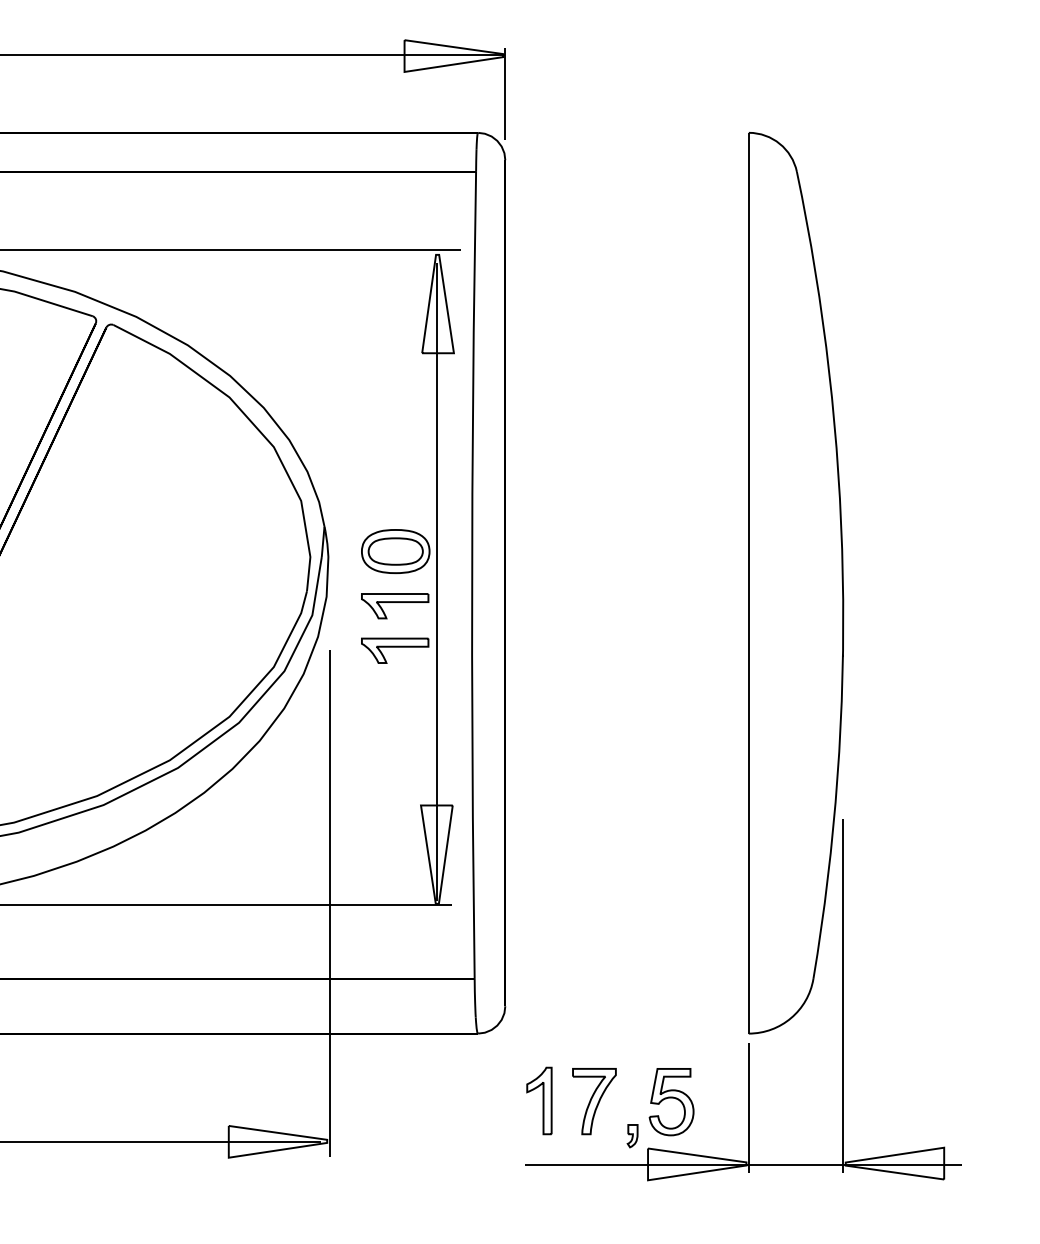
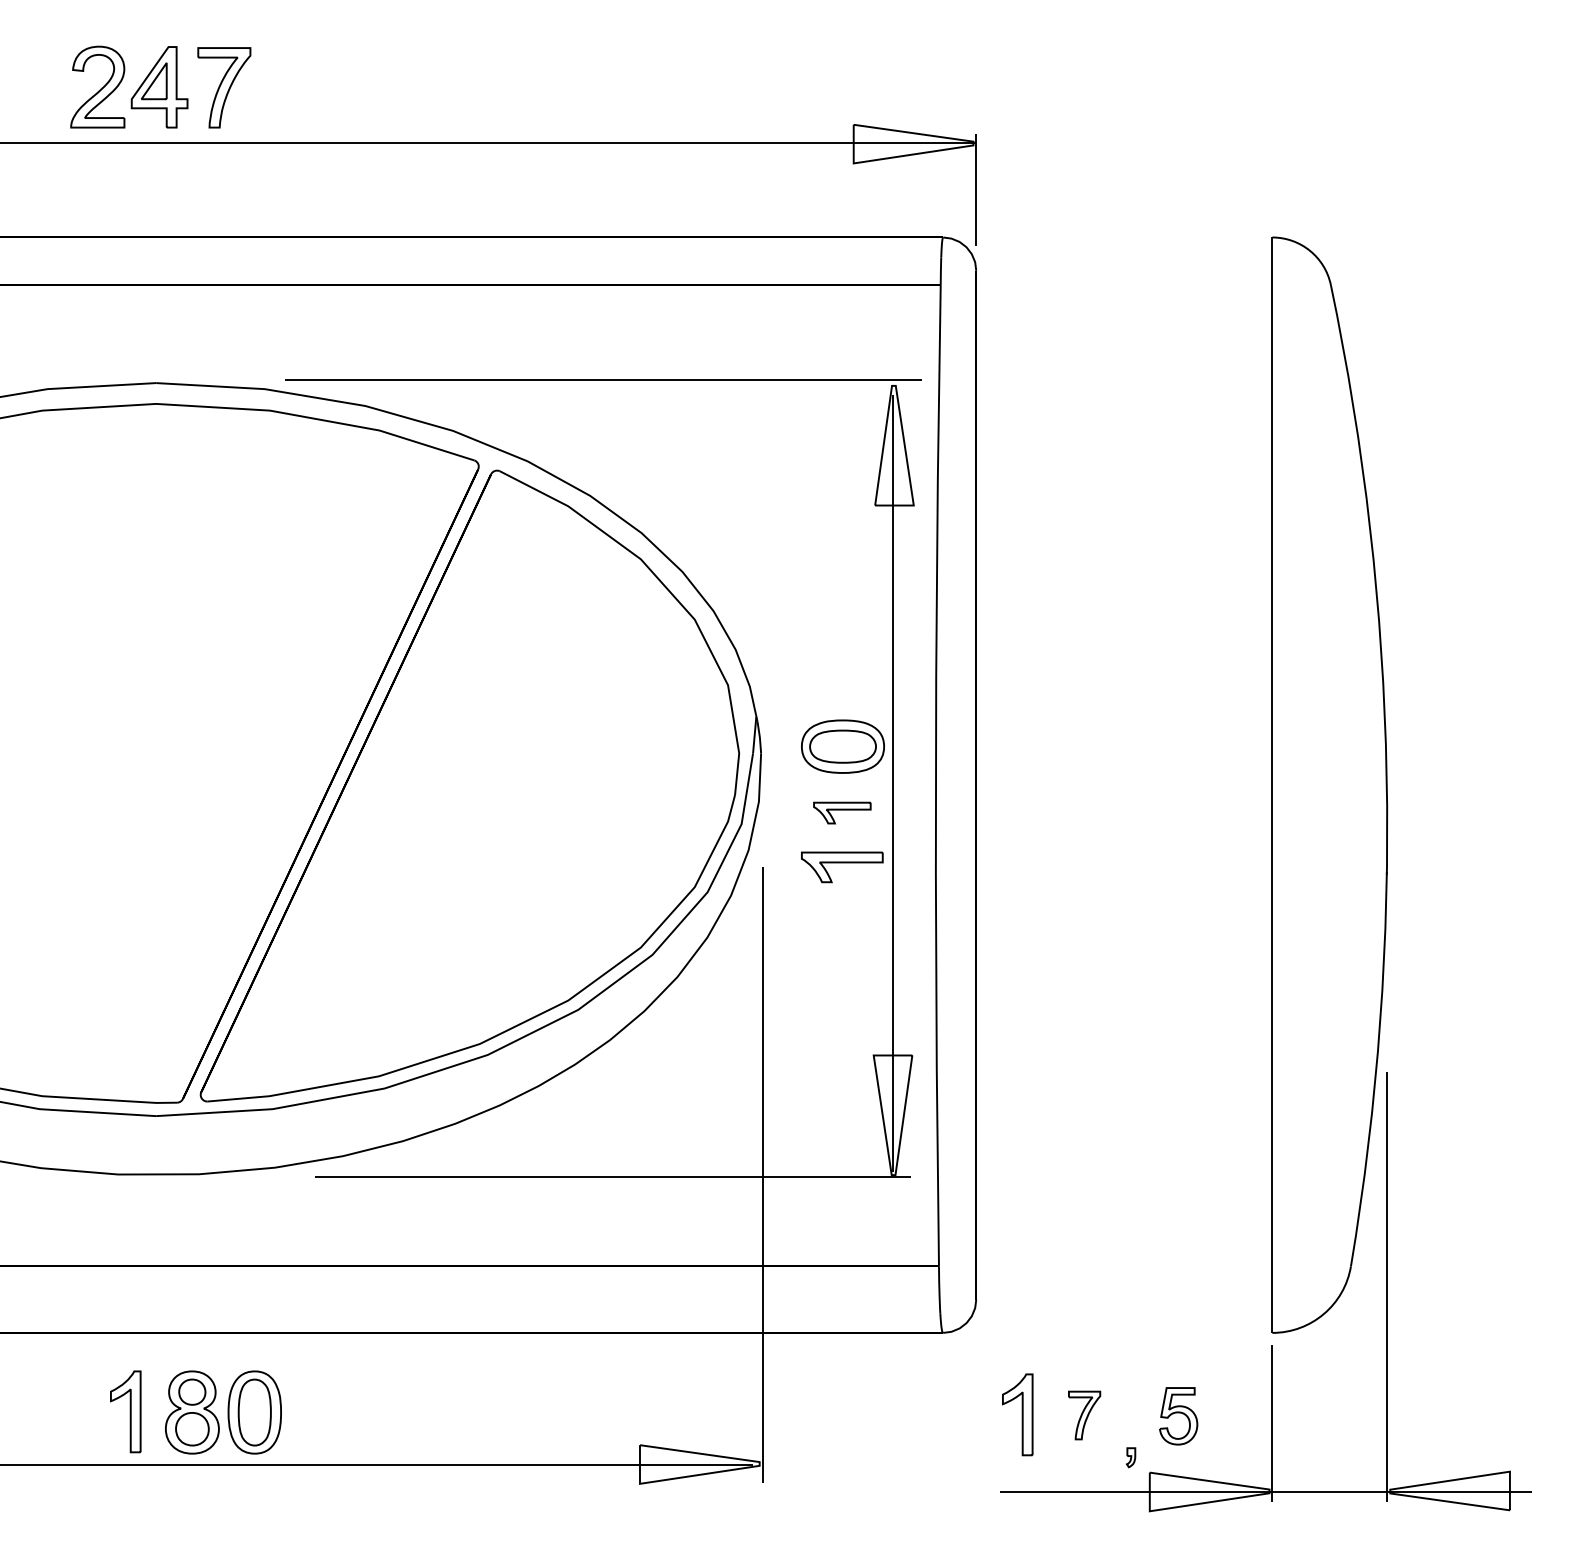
part: (395, 605) -> (842, 812), size x0.7
part: (594, 1101) -> (1084, 1415), size x0.6
part: (671, 1102) -> (1178, 1416), size x0.7
part: (632, 1136) -> (1130, 1457), size x0.7

